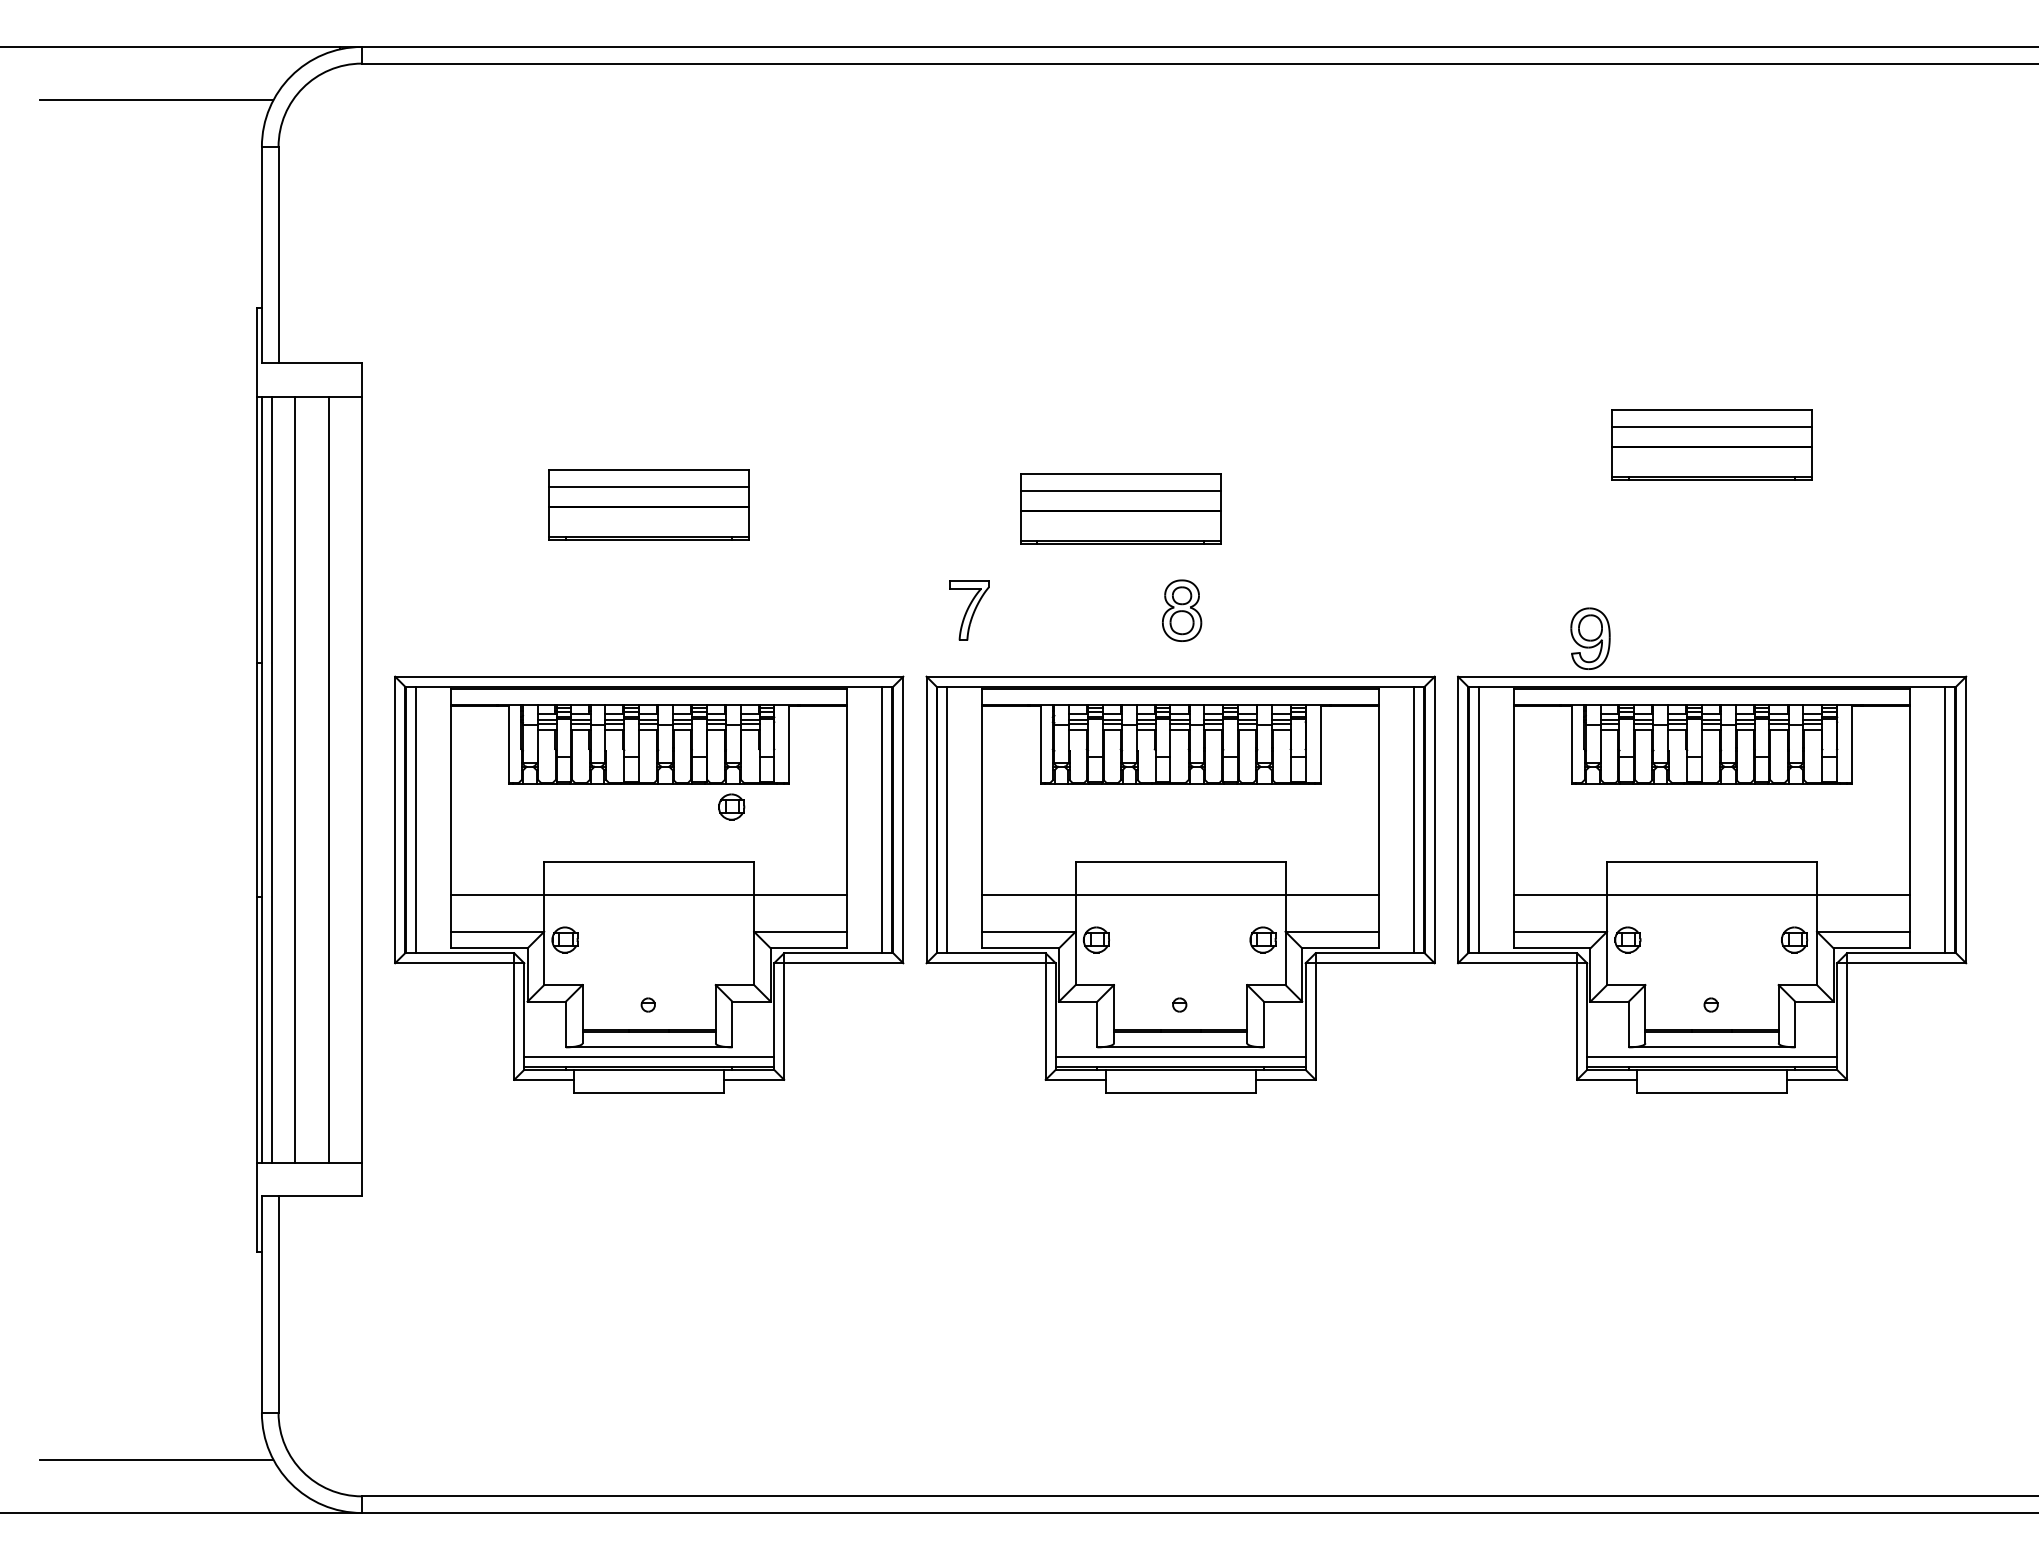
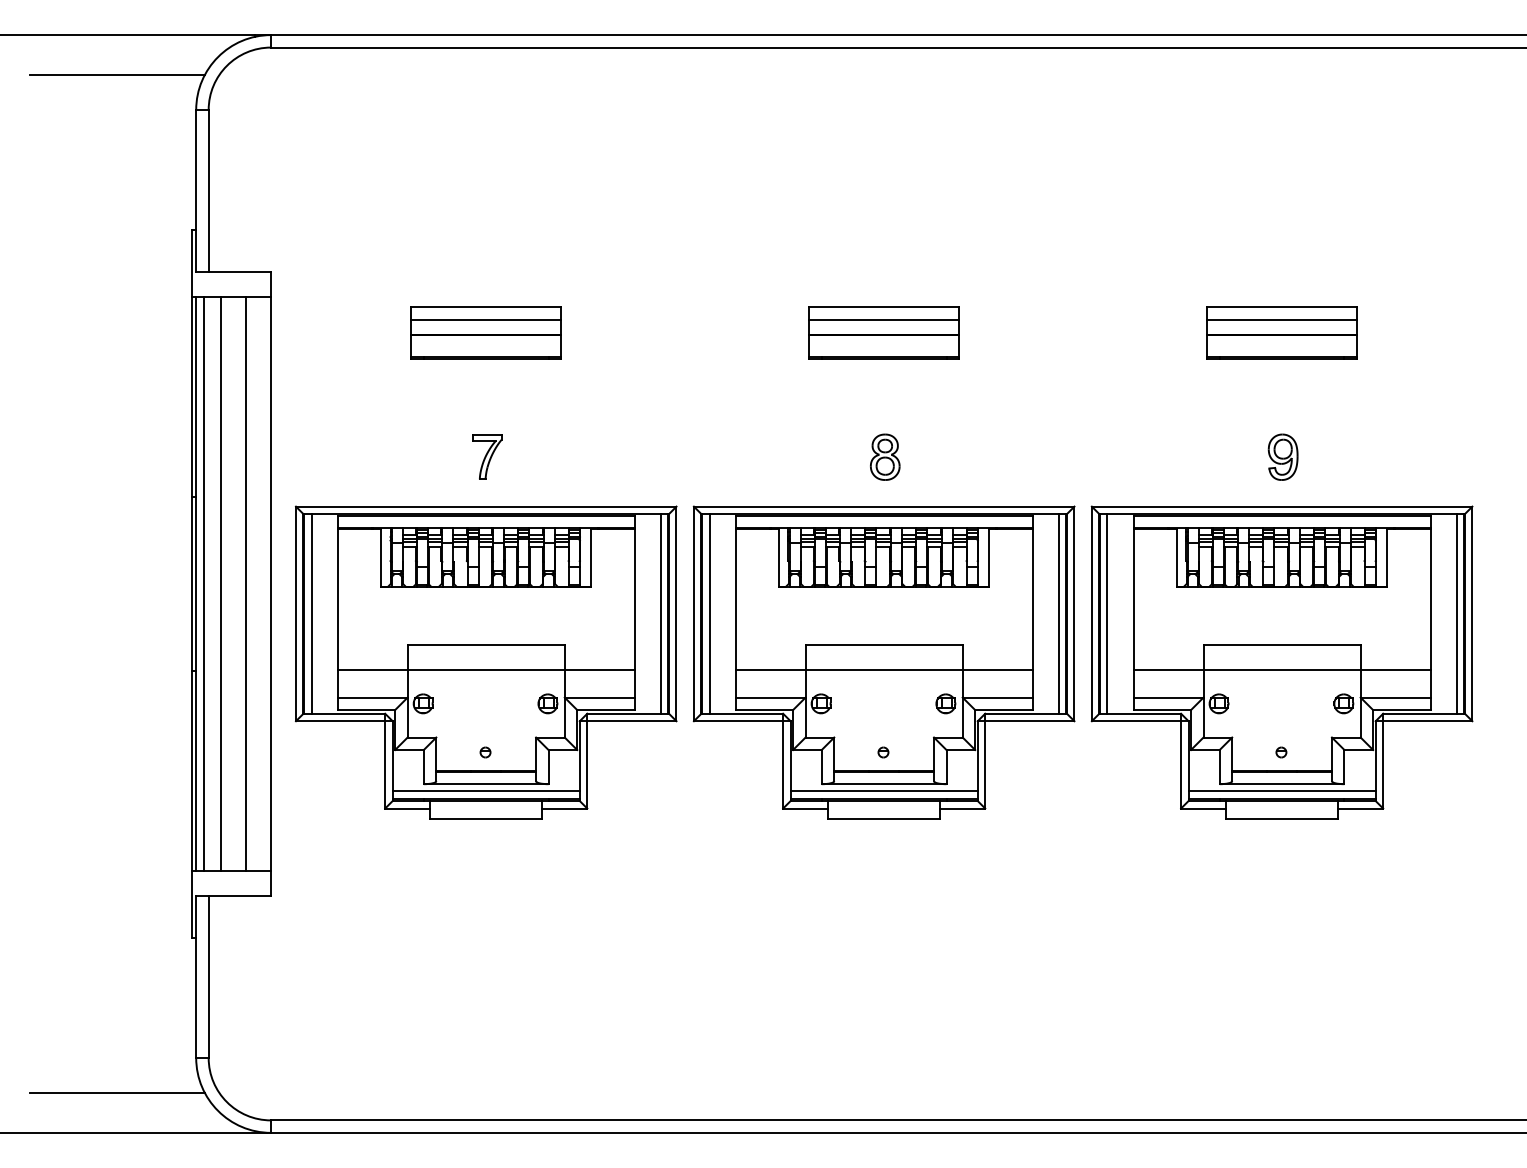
part: (648, 504) -> (485, 332), moved
part: (1120, 508) -> (884, 332), moved
part: (969, 610) -> (487, 457), moved
part: (1590, 638) -> (1283, 457), moved
part: (731, 806) -> (547, 703), moved

